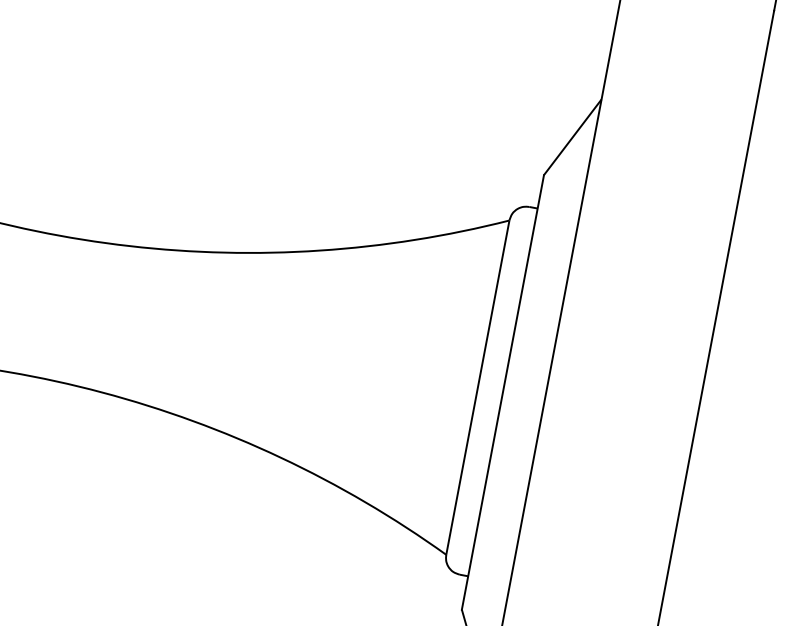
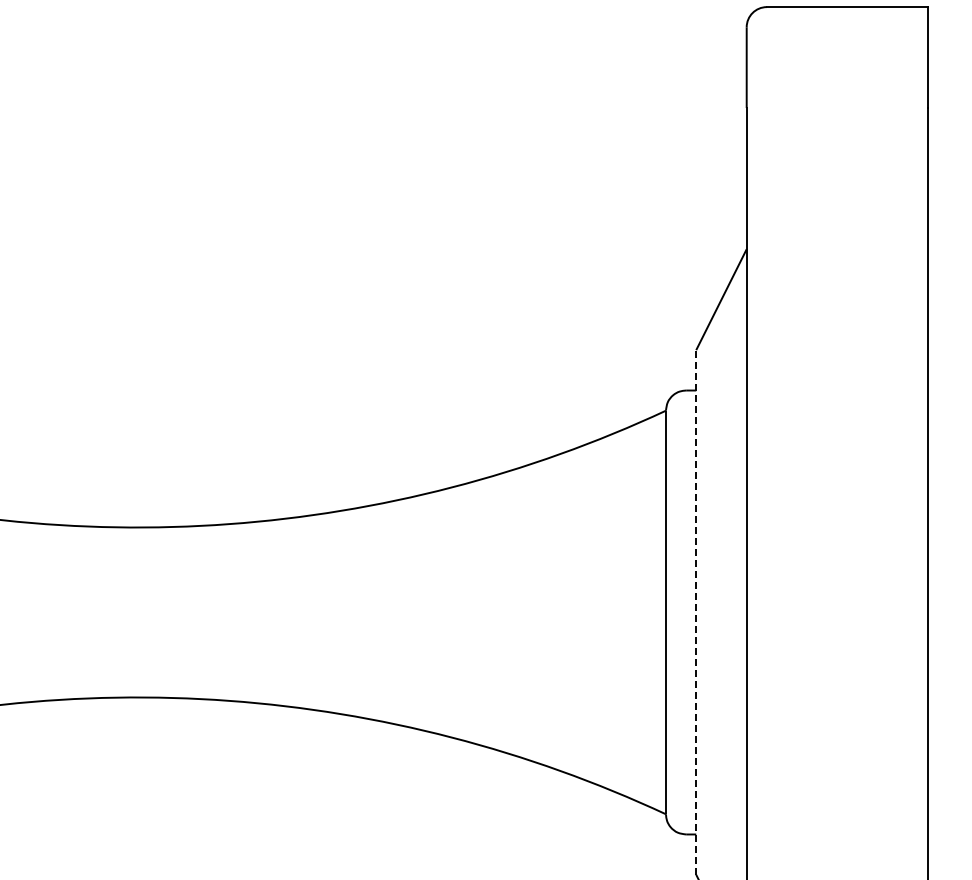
line: (503, 392) -> (696, 612), solid -> dashed

